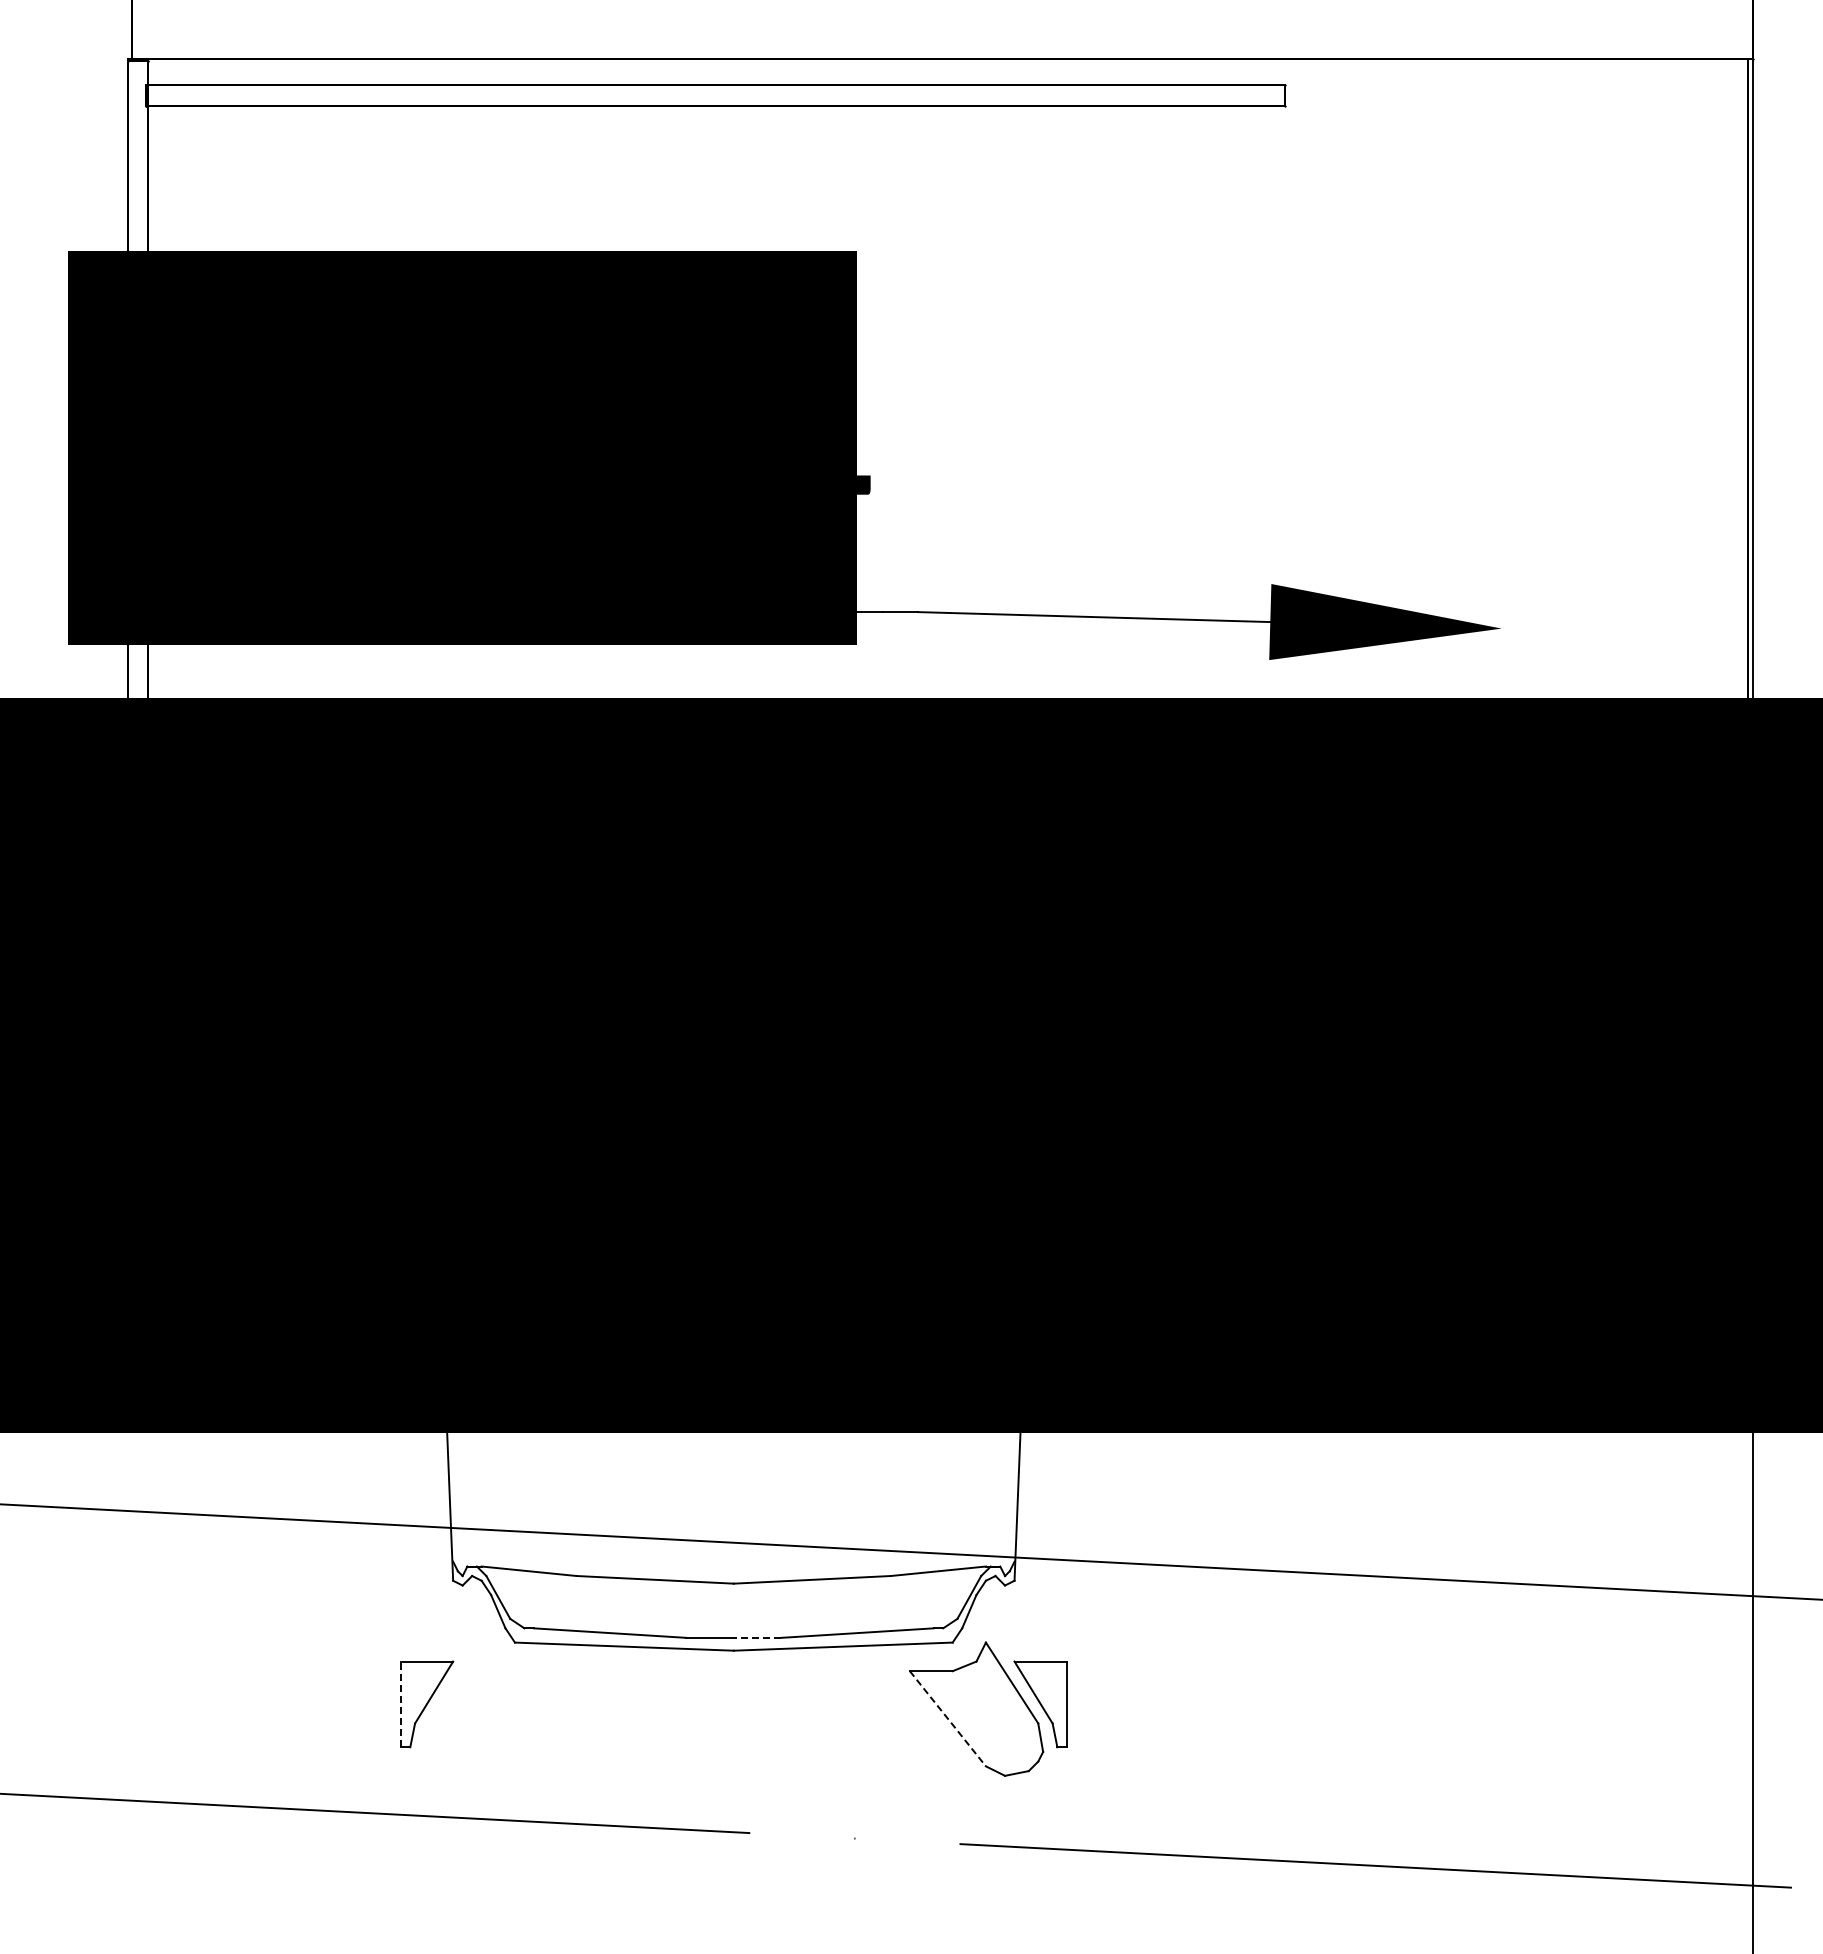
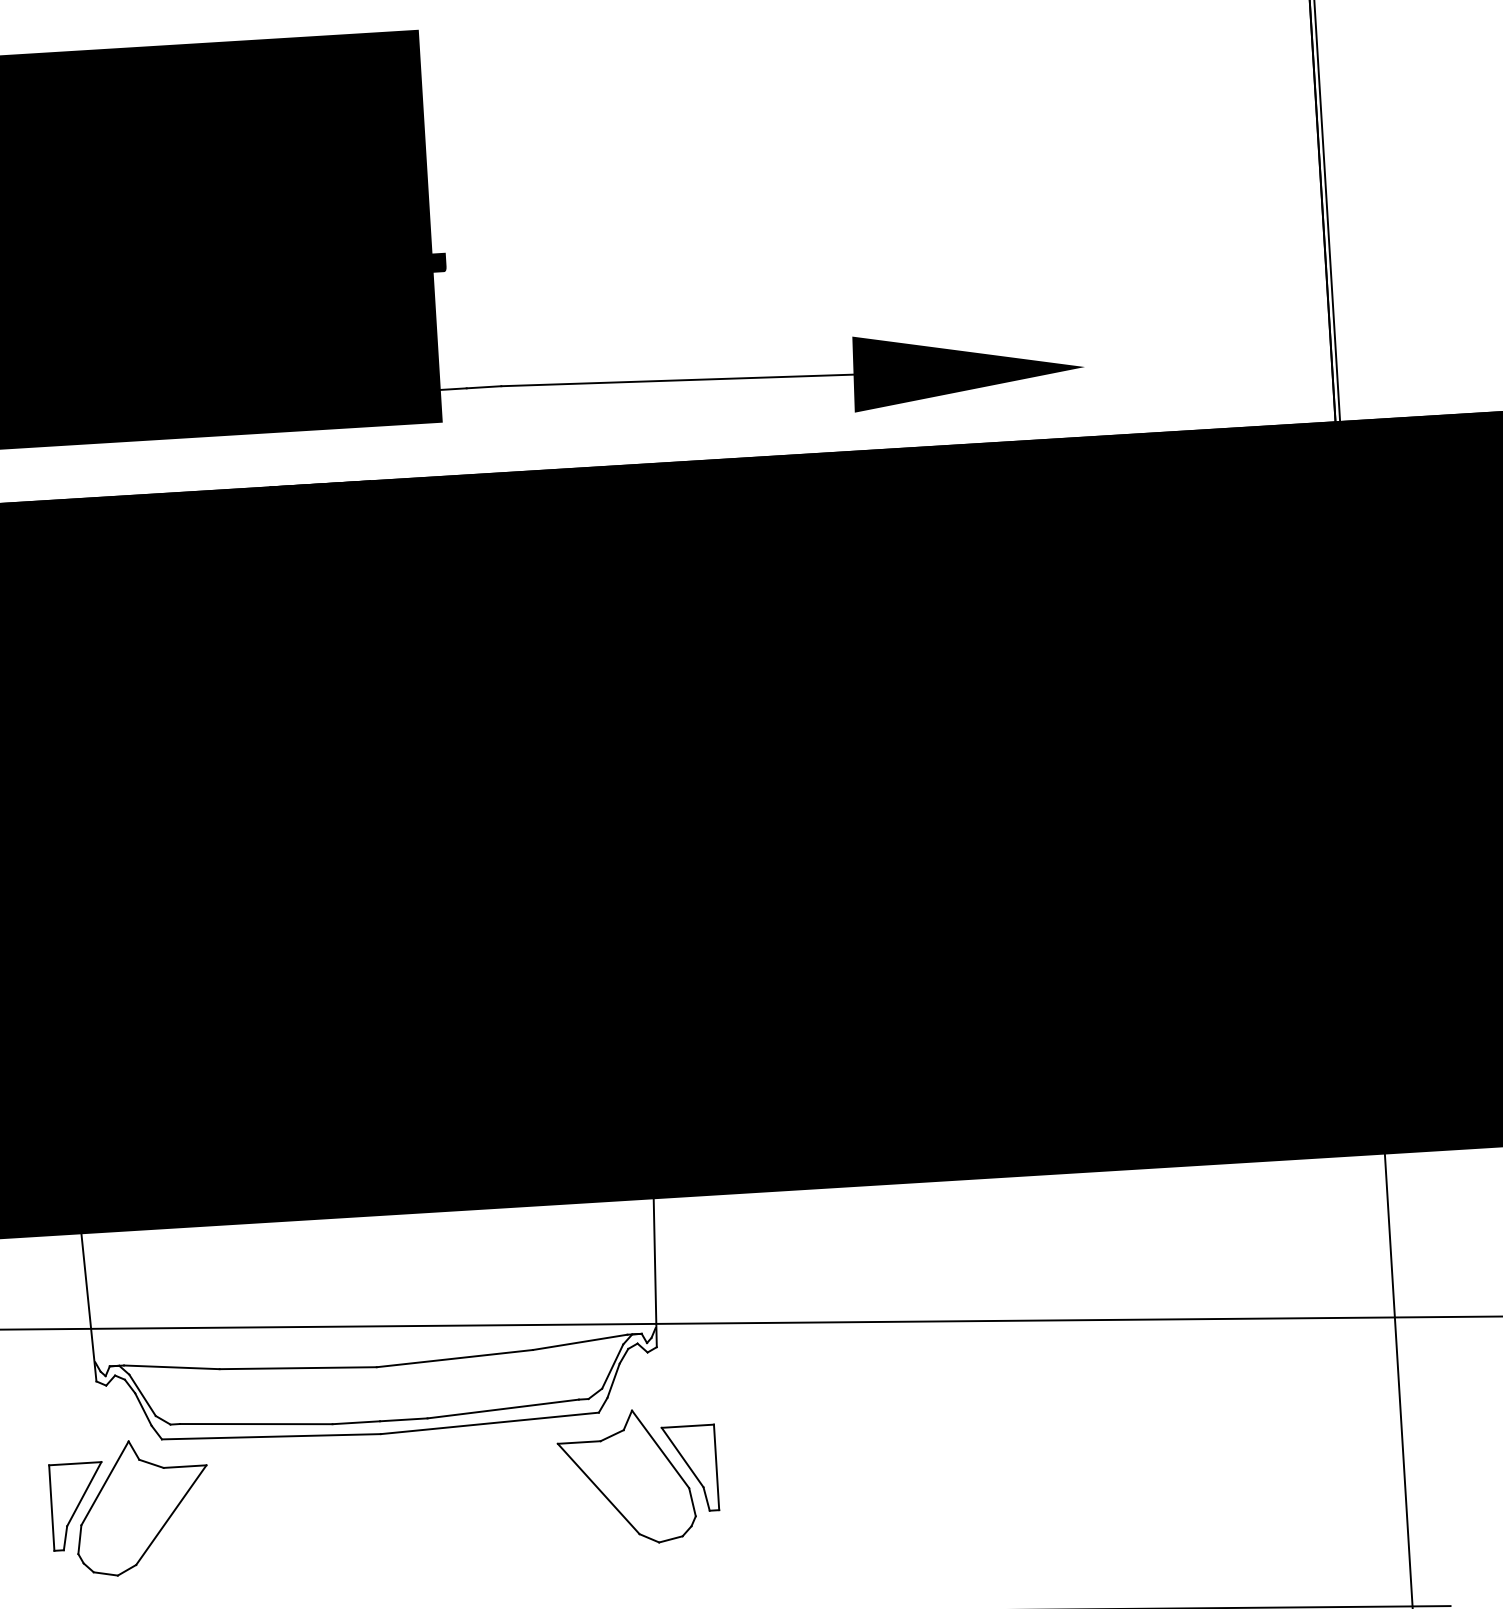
line: (757, 1637) -> (403, 1419), dashed -> solid
line: (400, 1704) -> (51, 1508), dashed -> solid
part: (490, 1708) -> (141, 1506), added
line: (947, 1718) -> (598, 1488), dashed -> solid

